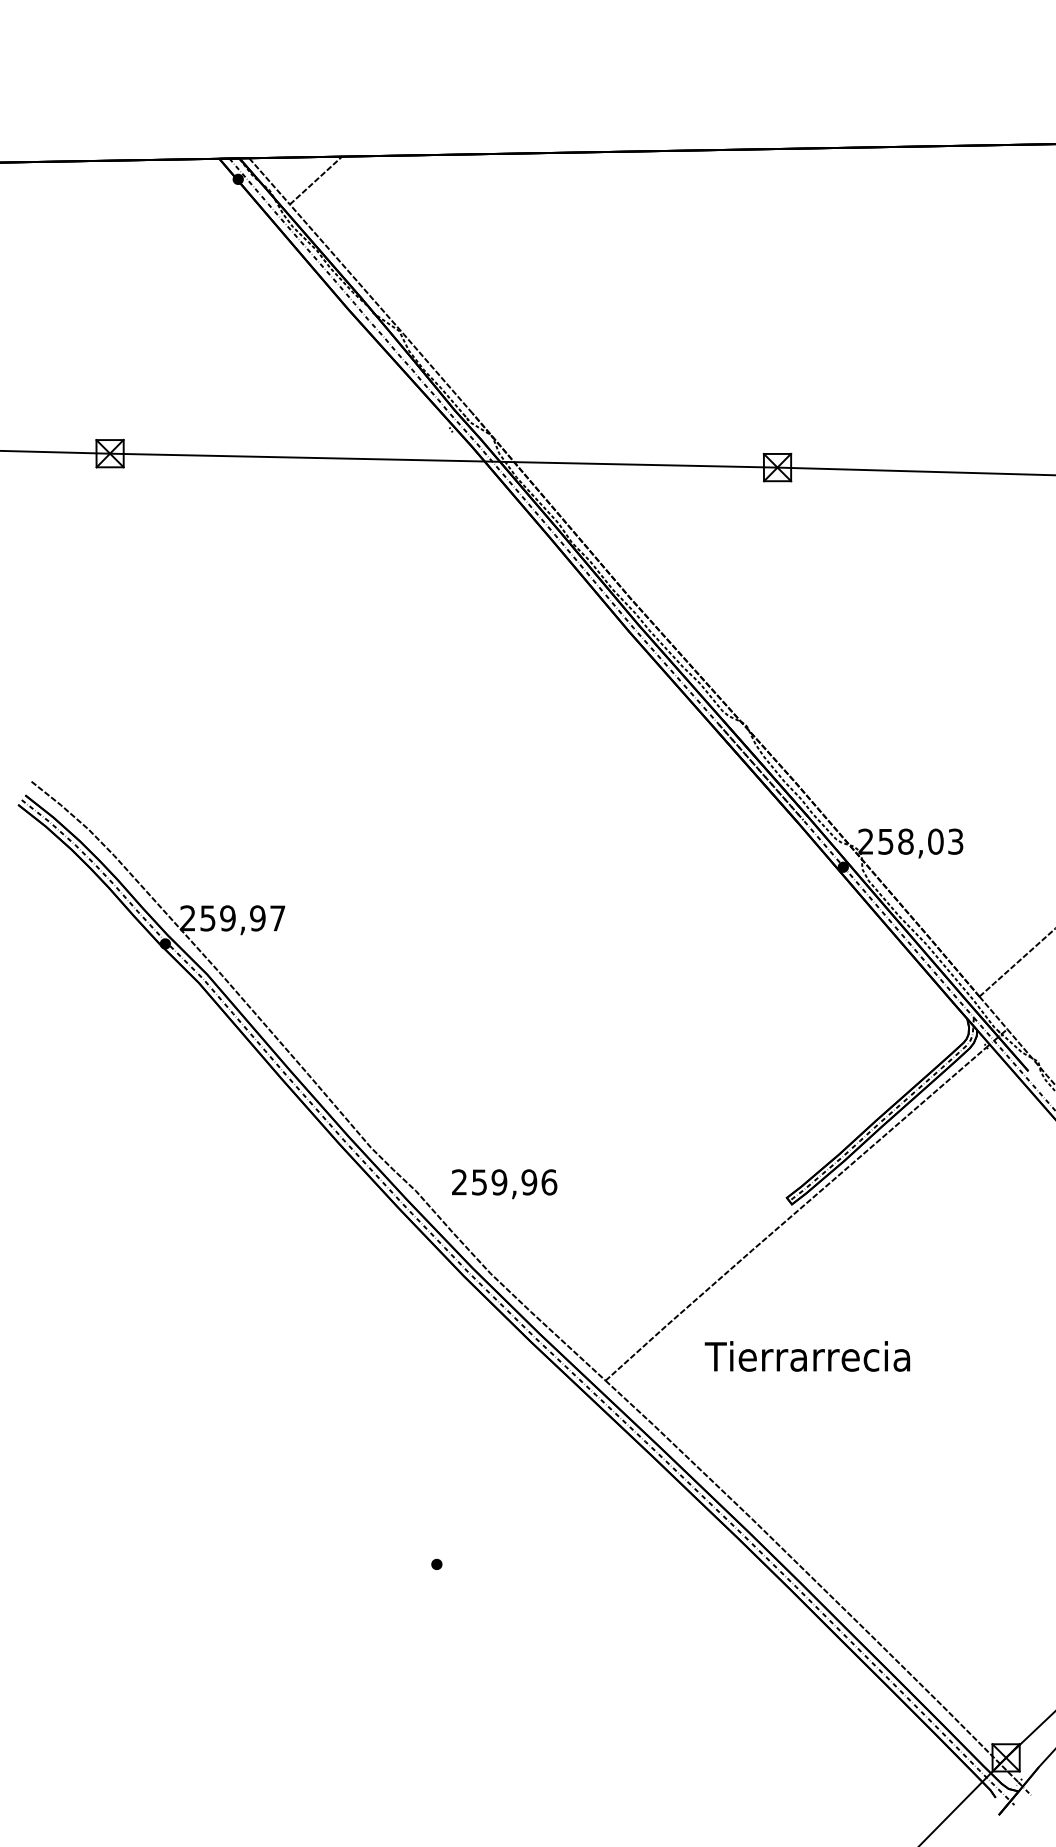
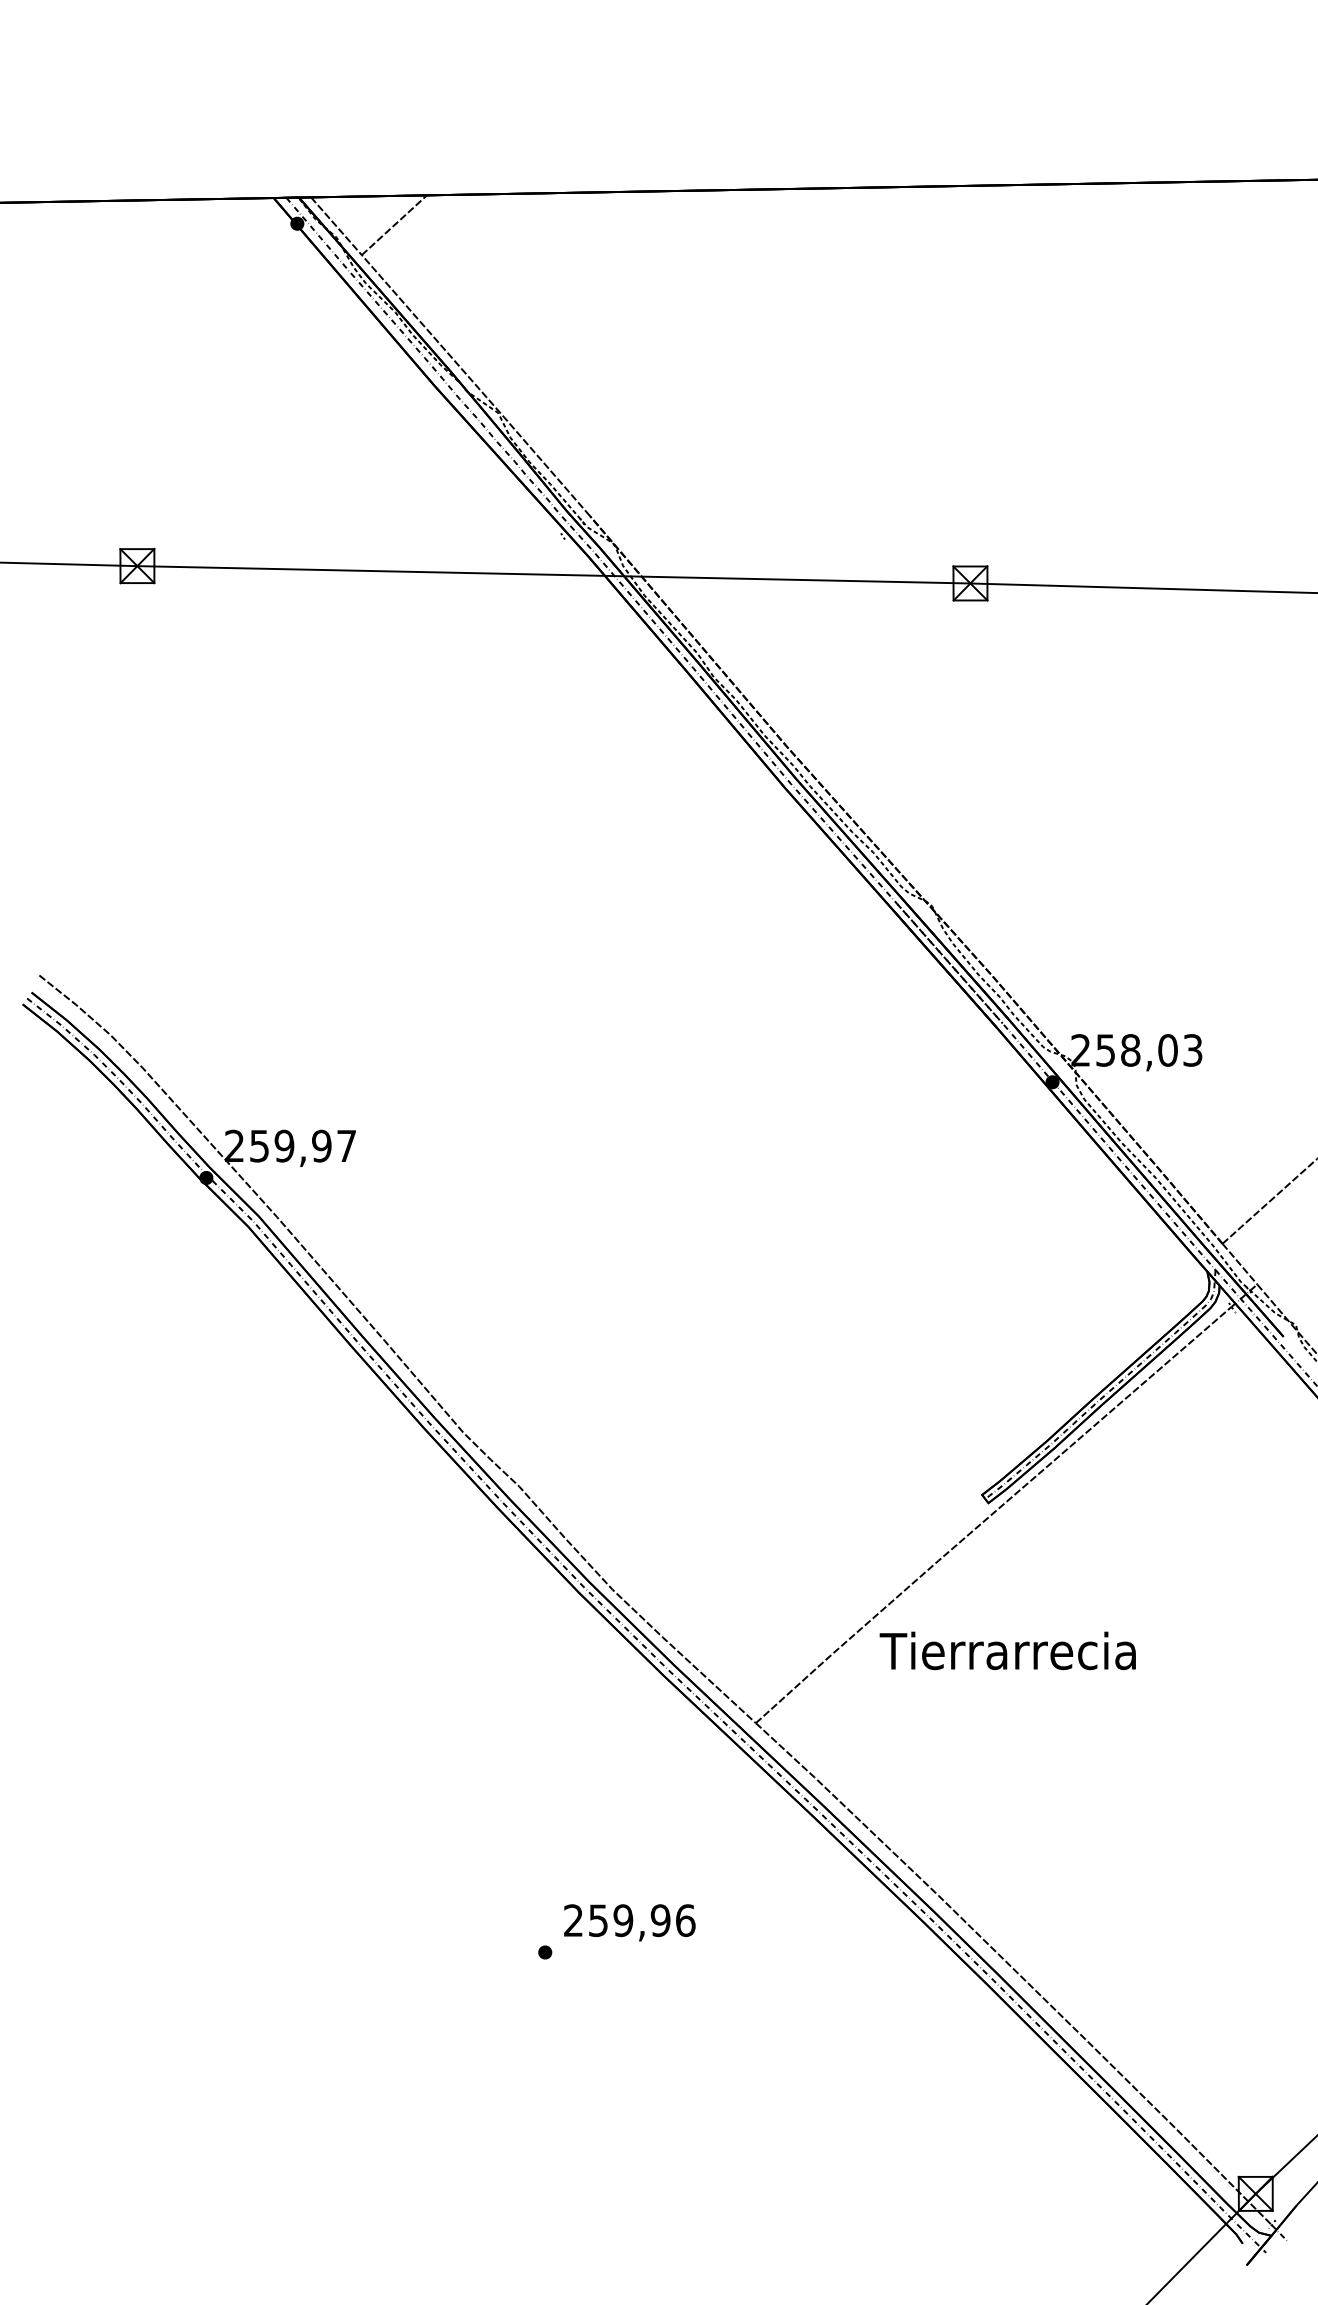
text: (504, 1183) -> (629, 1922), moved
text: (807, 1356) -> (1007, 1650), moved

